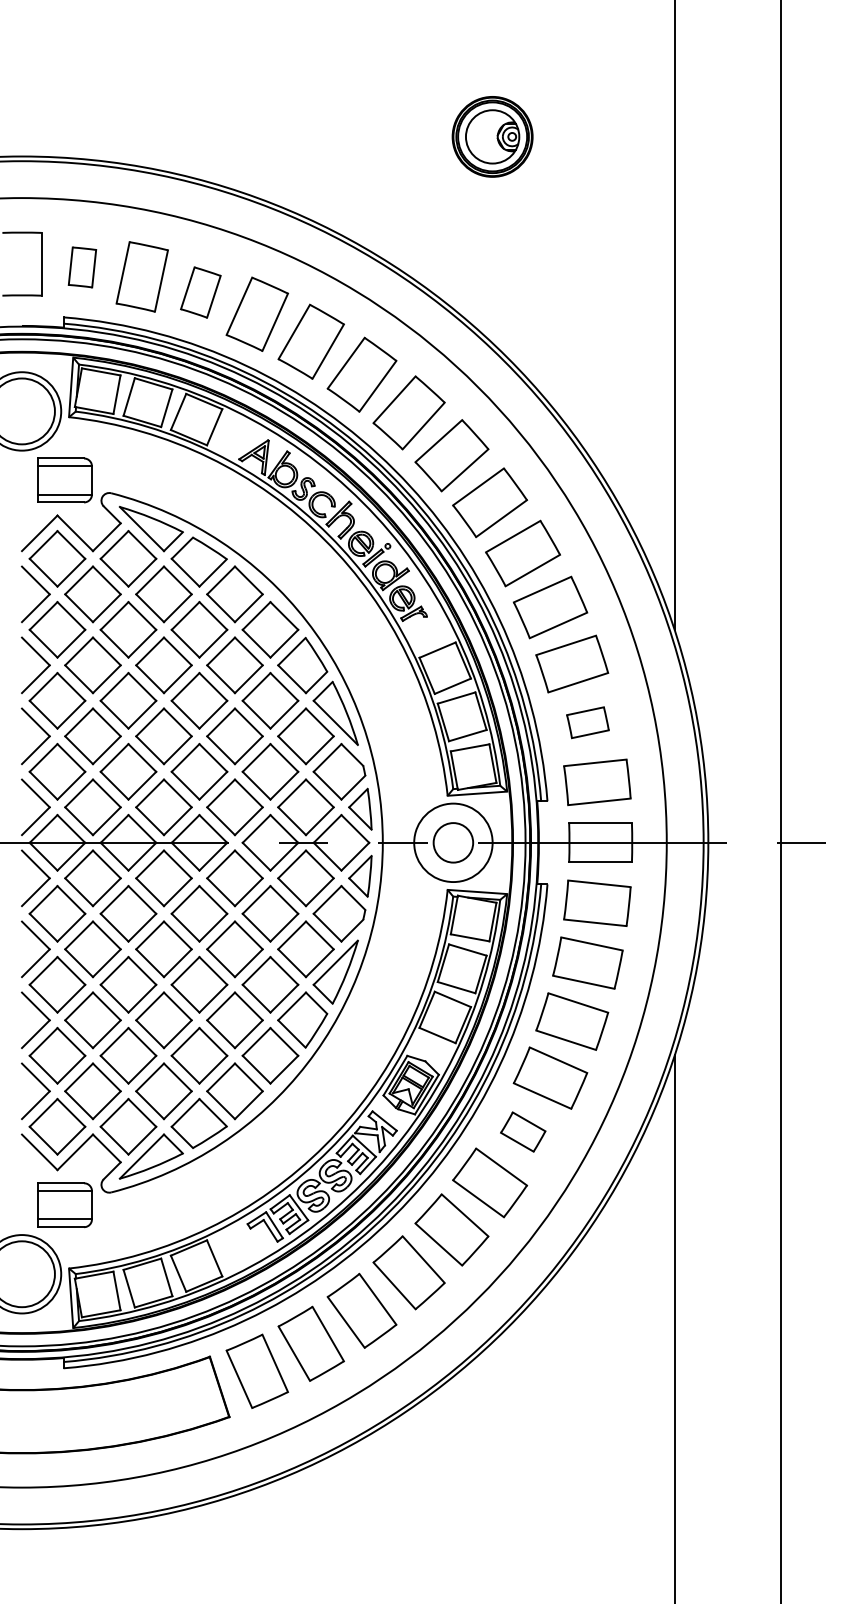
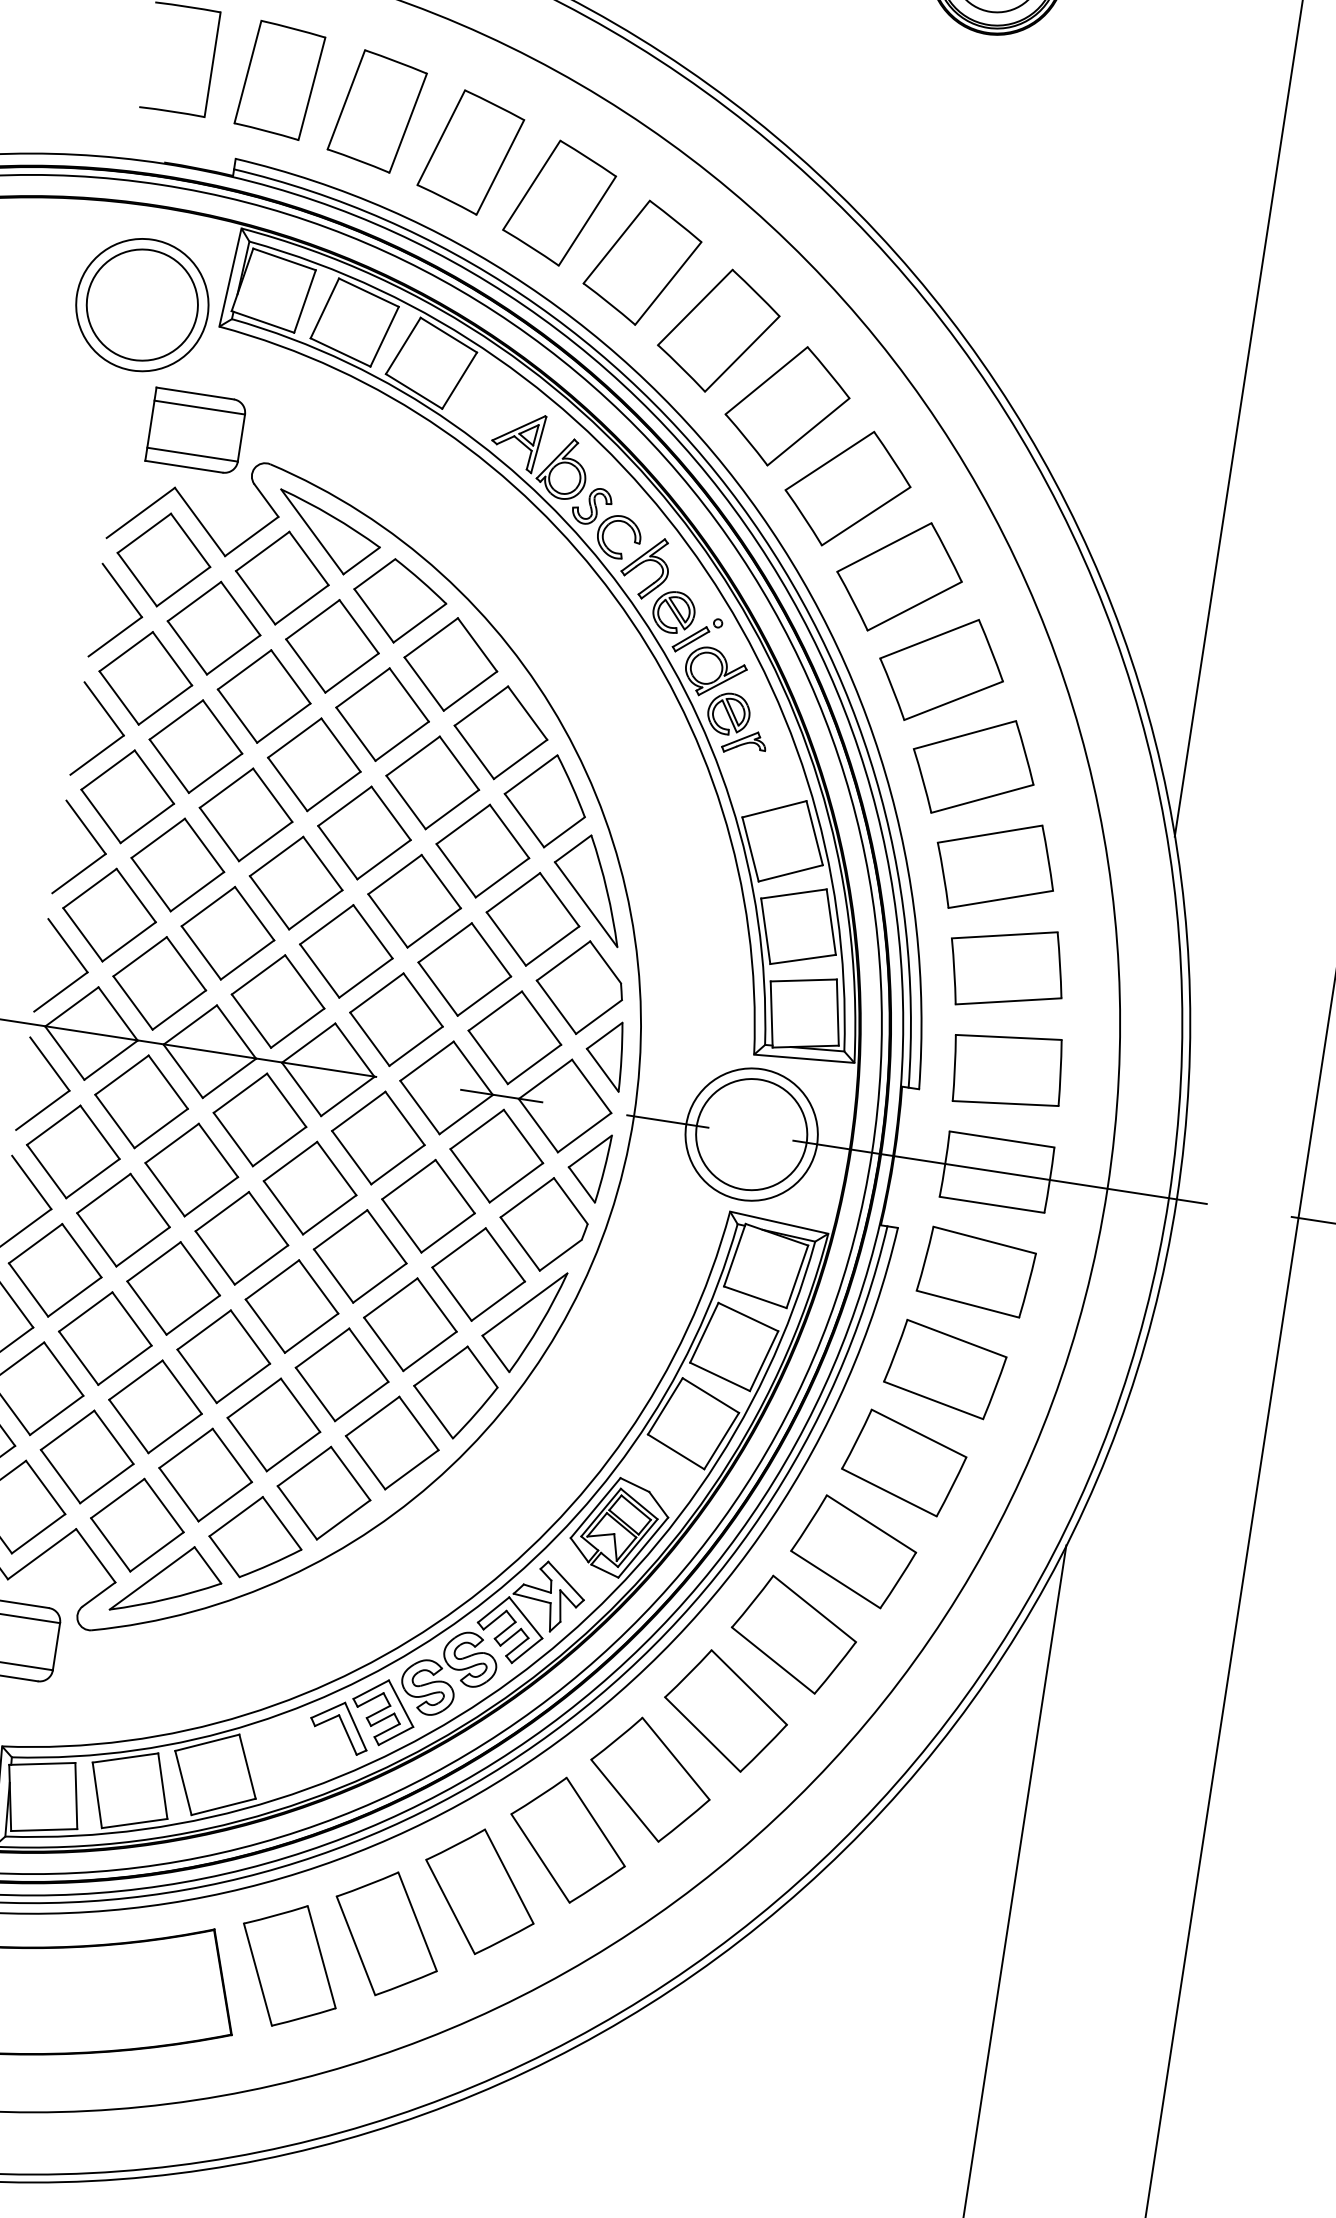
part: (82, 267) -> (279, 80), size x1.67
part: (200, 292) -> (470, 152), size x1.43
part: (587, 722) -> (1006, 968), size x1.67
circle: (453, 842) -> (751, 1134), size x1.67
part: (523, 1131) -> (794, 1633), size x1.67

